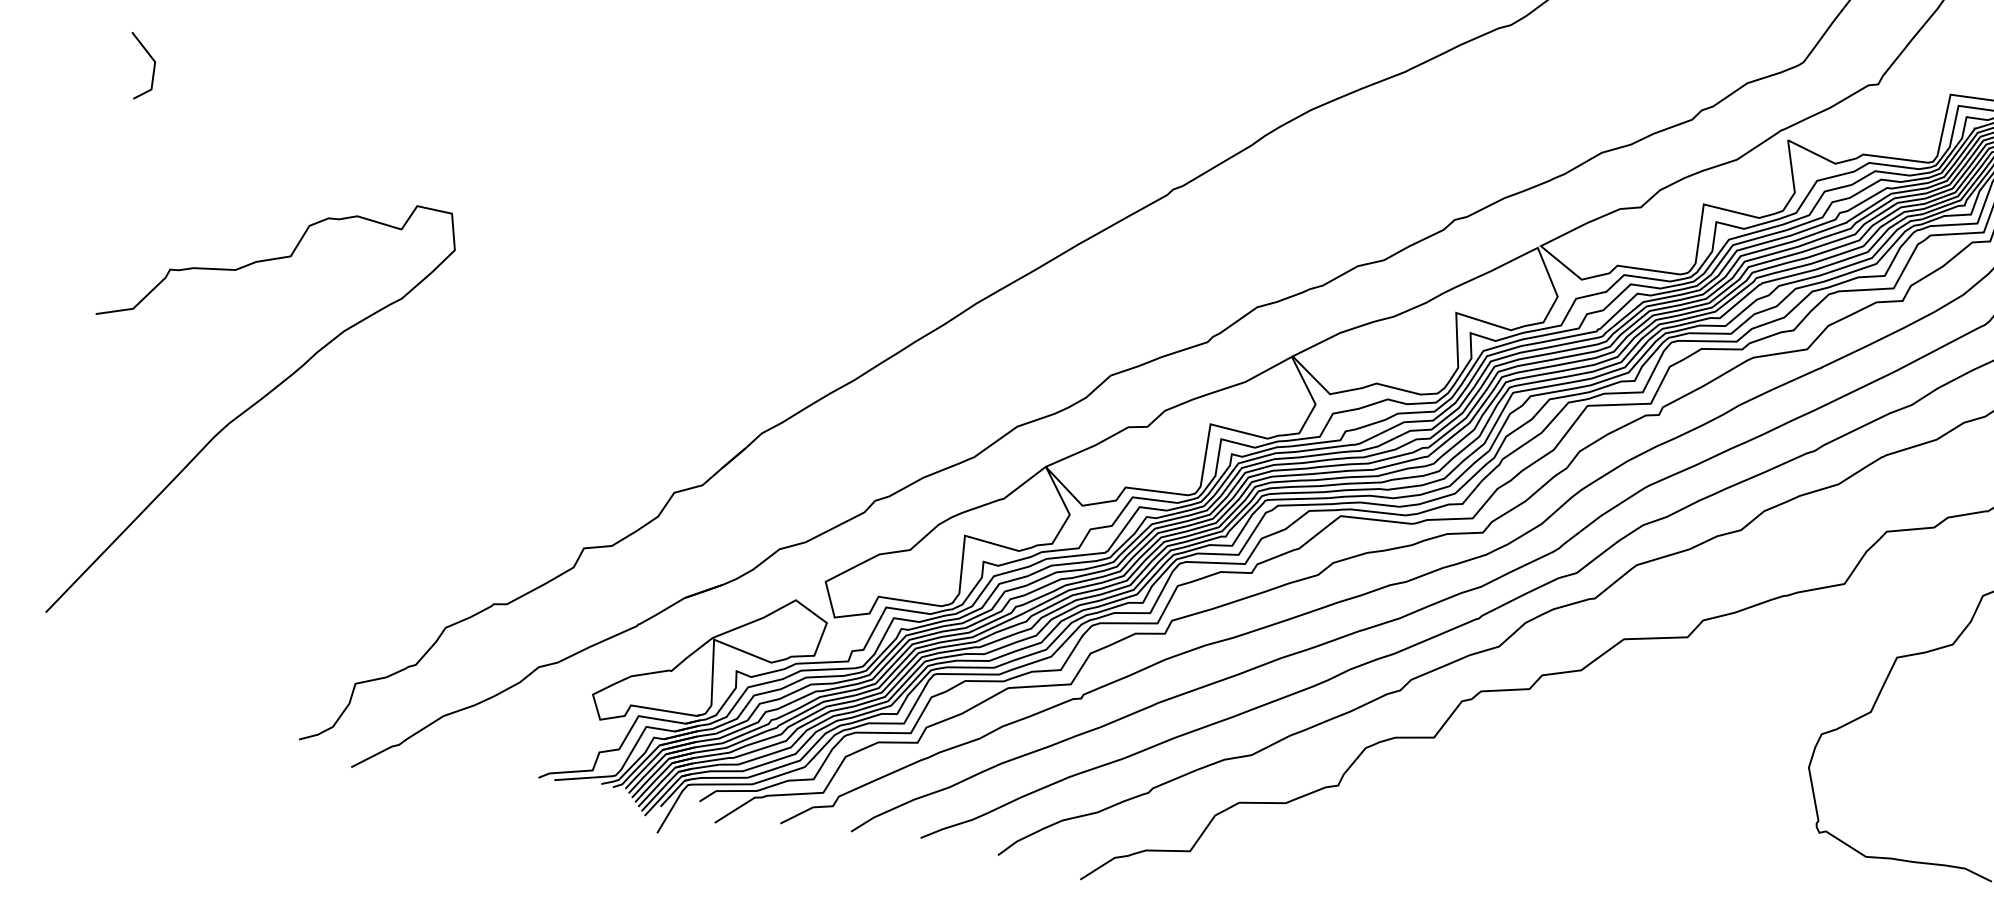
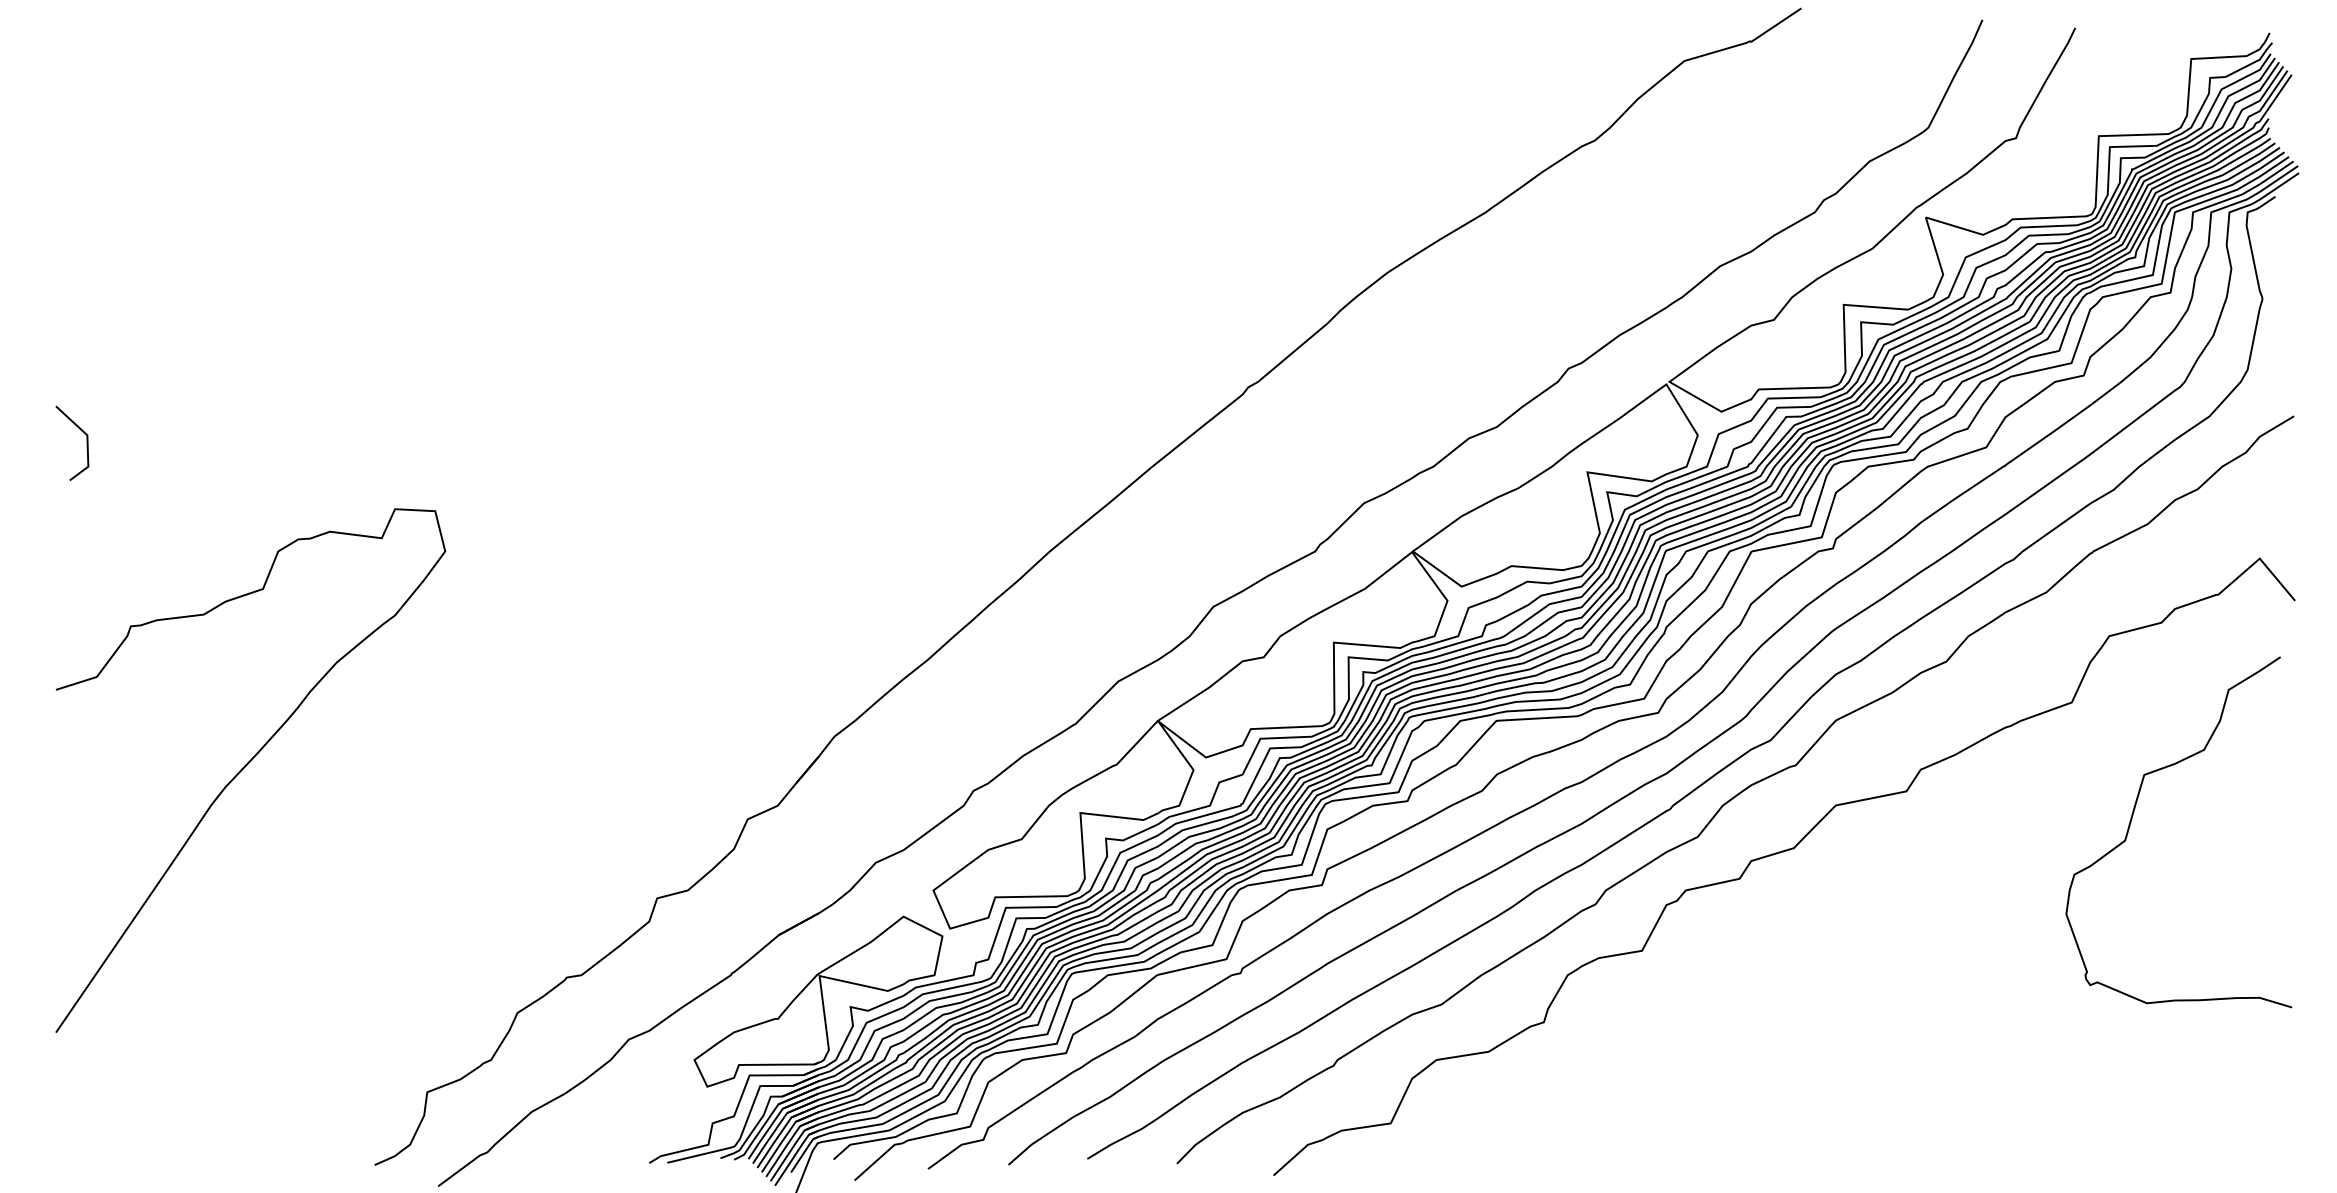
curve: (250, 408) -> (246, 766), moved

